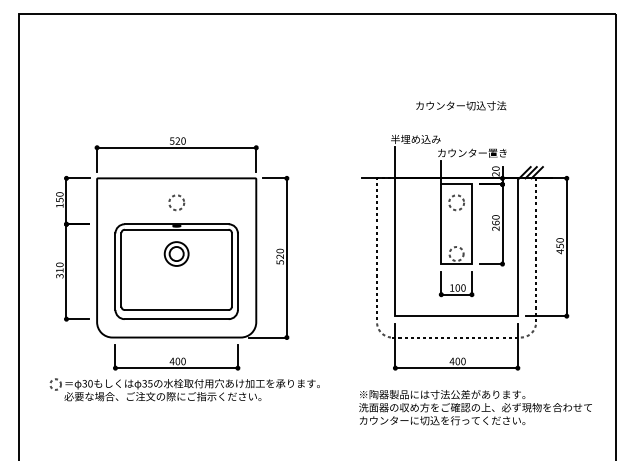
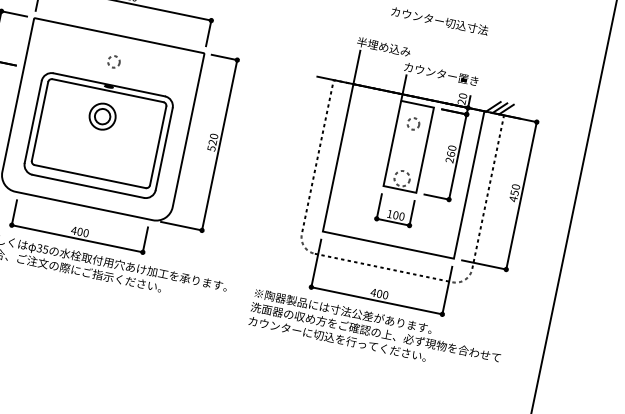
circle: (176, 202) -> (113, 61), size x0.71
circle: (456, 202) -> (413, 123), size x0.71
text: (475, 407) -> (375, 332), moved

